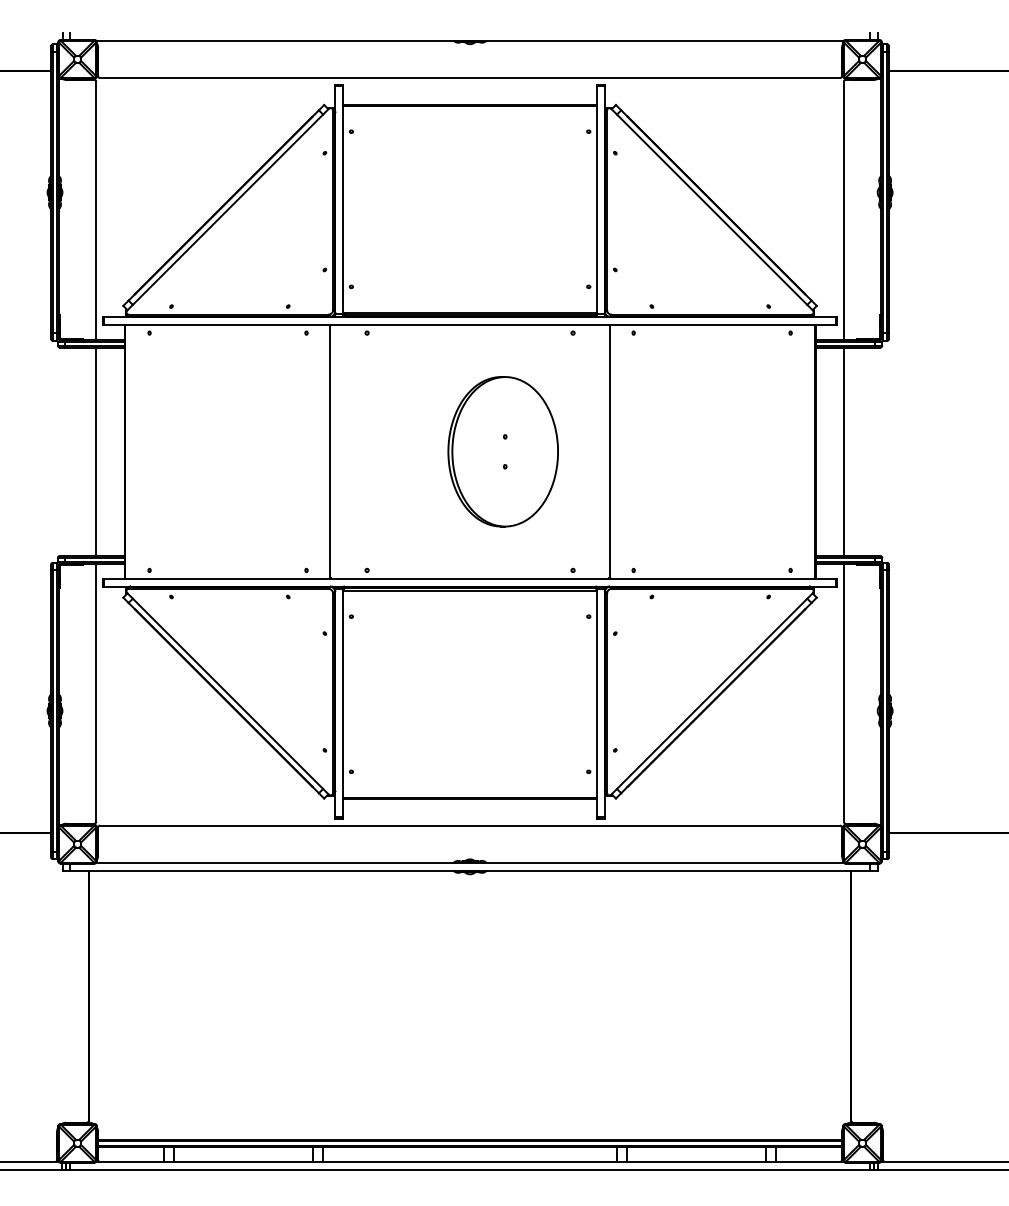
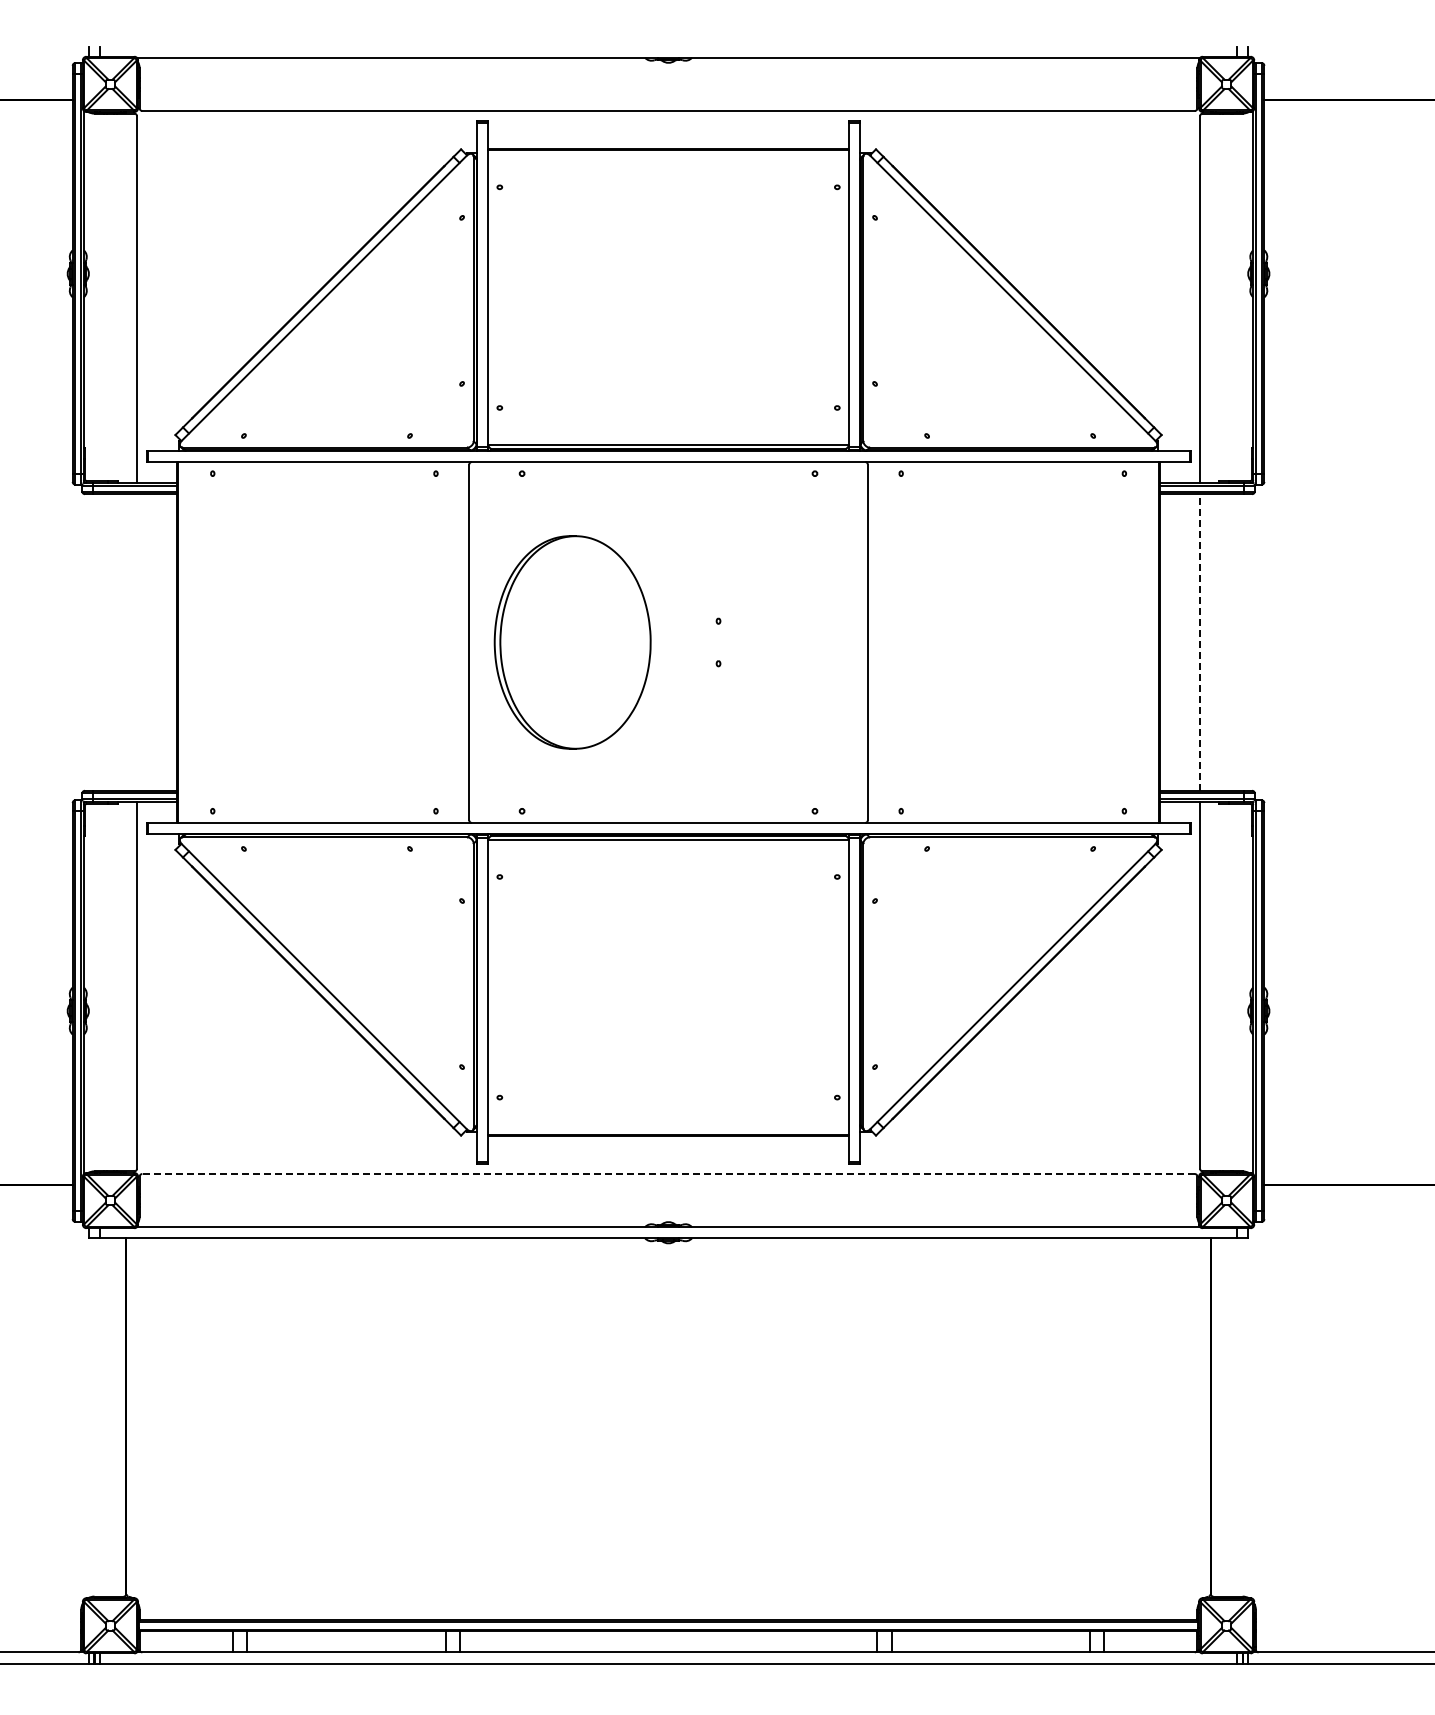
line: (96, 451) -> (137, 642), removed
part: (503, 451) -> (572, 642), moved
line: (844, 451) -> (1200, 641), solid -> dashed
line: (470, 825) -> (668, 1174), solid -> dashed

